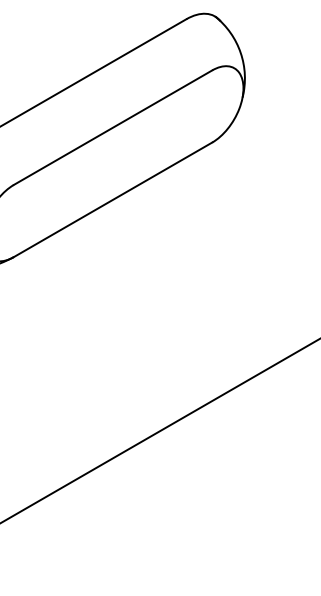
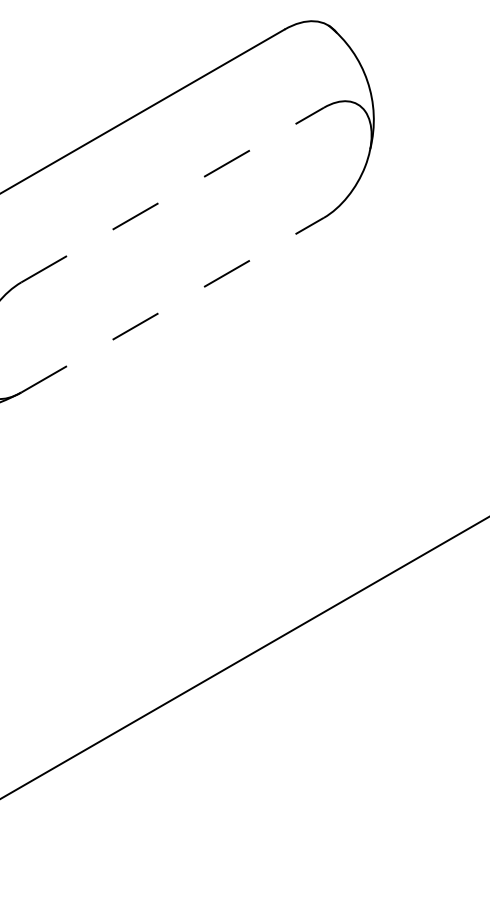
line: (113, 127) -> (173, 194), solid -> dashed
line: (113, 199) -> (173, 304), solid -> dashed

